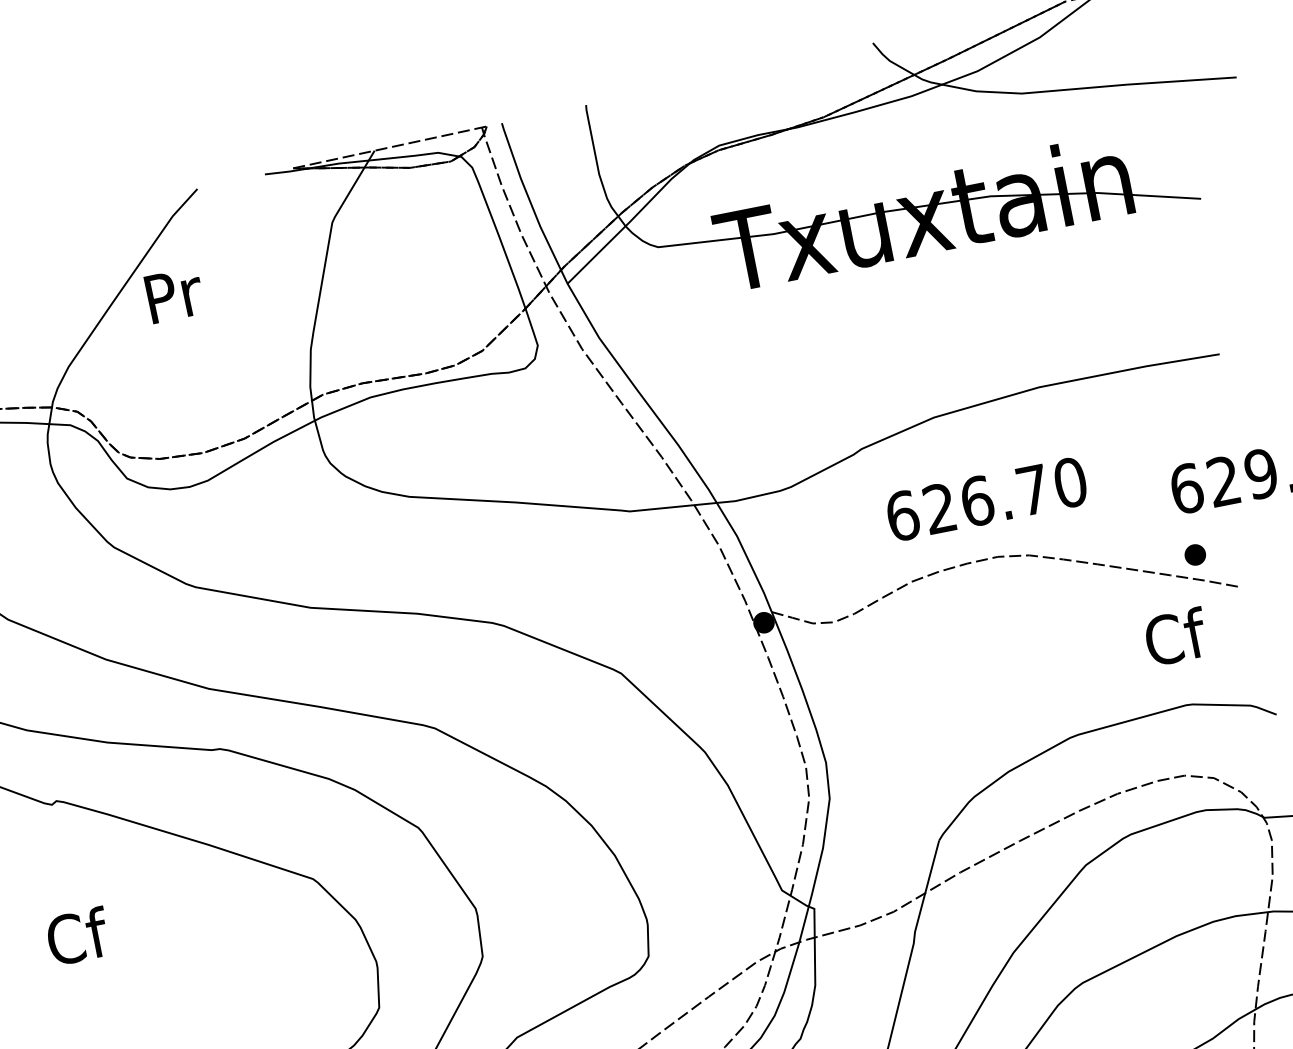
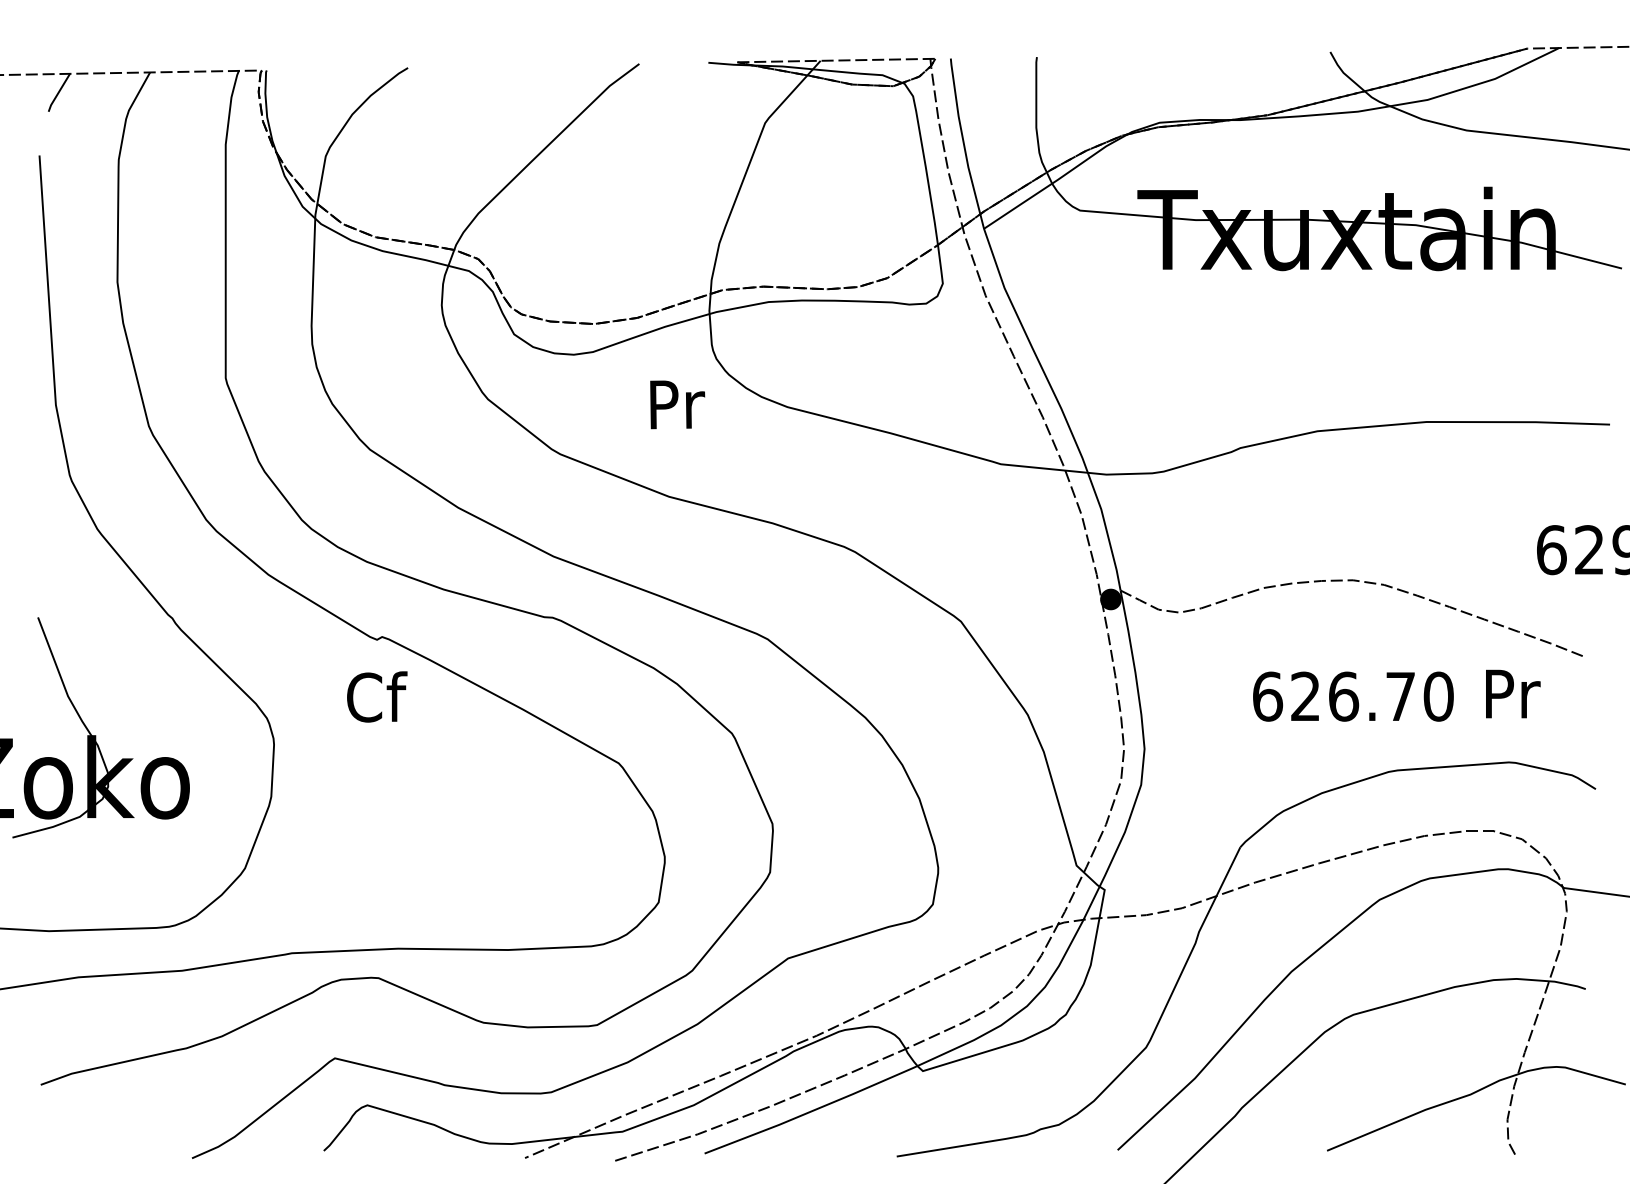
text: (174, 294) -> (677, 404), moved
text: (986, 499) -> (1353, 696), moved
part: (1194, 554) -> (1546, 616), removed
text: (1176, 636) -> (1512, 693), Cf -> Pr
text: (78, 935) -> (377, 696), moved

